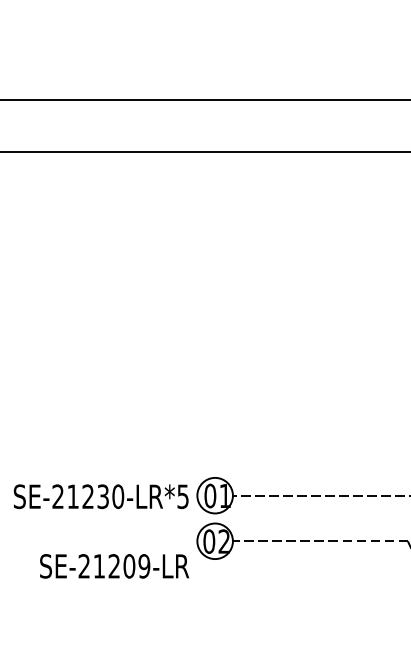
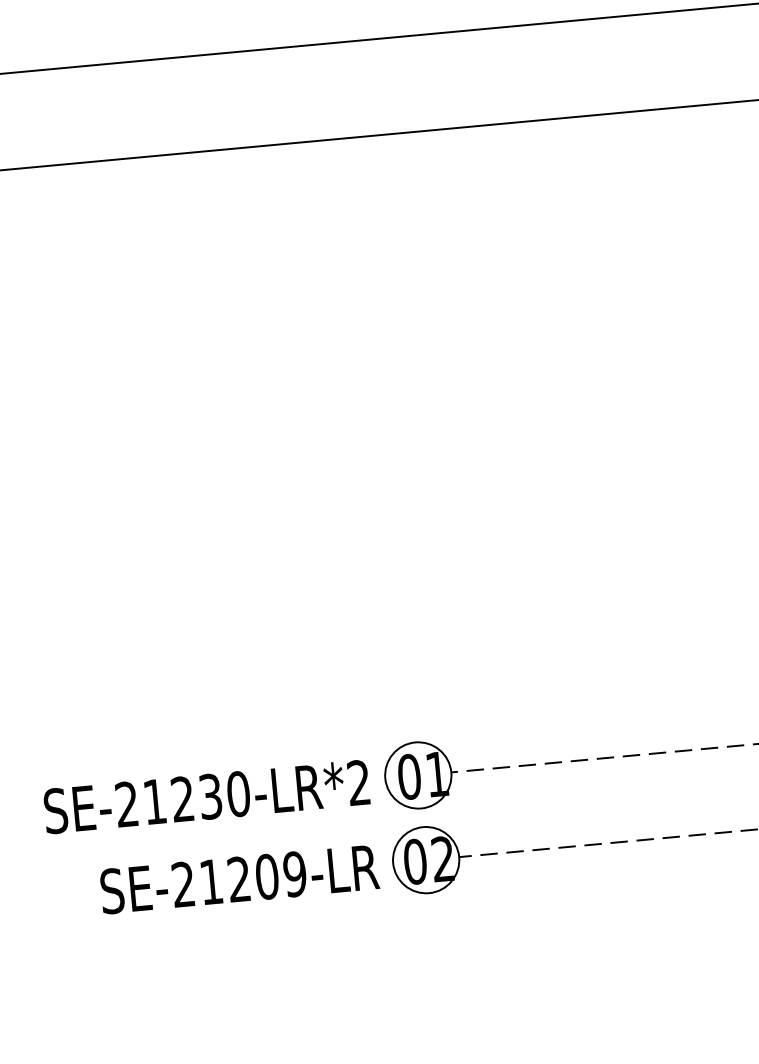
text: (182, 496) -> (357, 782), SE-21230-LR*5 -> SE-21230-LR*2
text: (114, 566) -> (239, 879), moved

